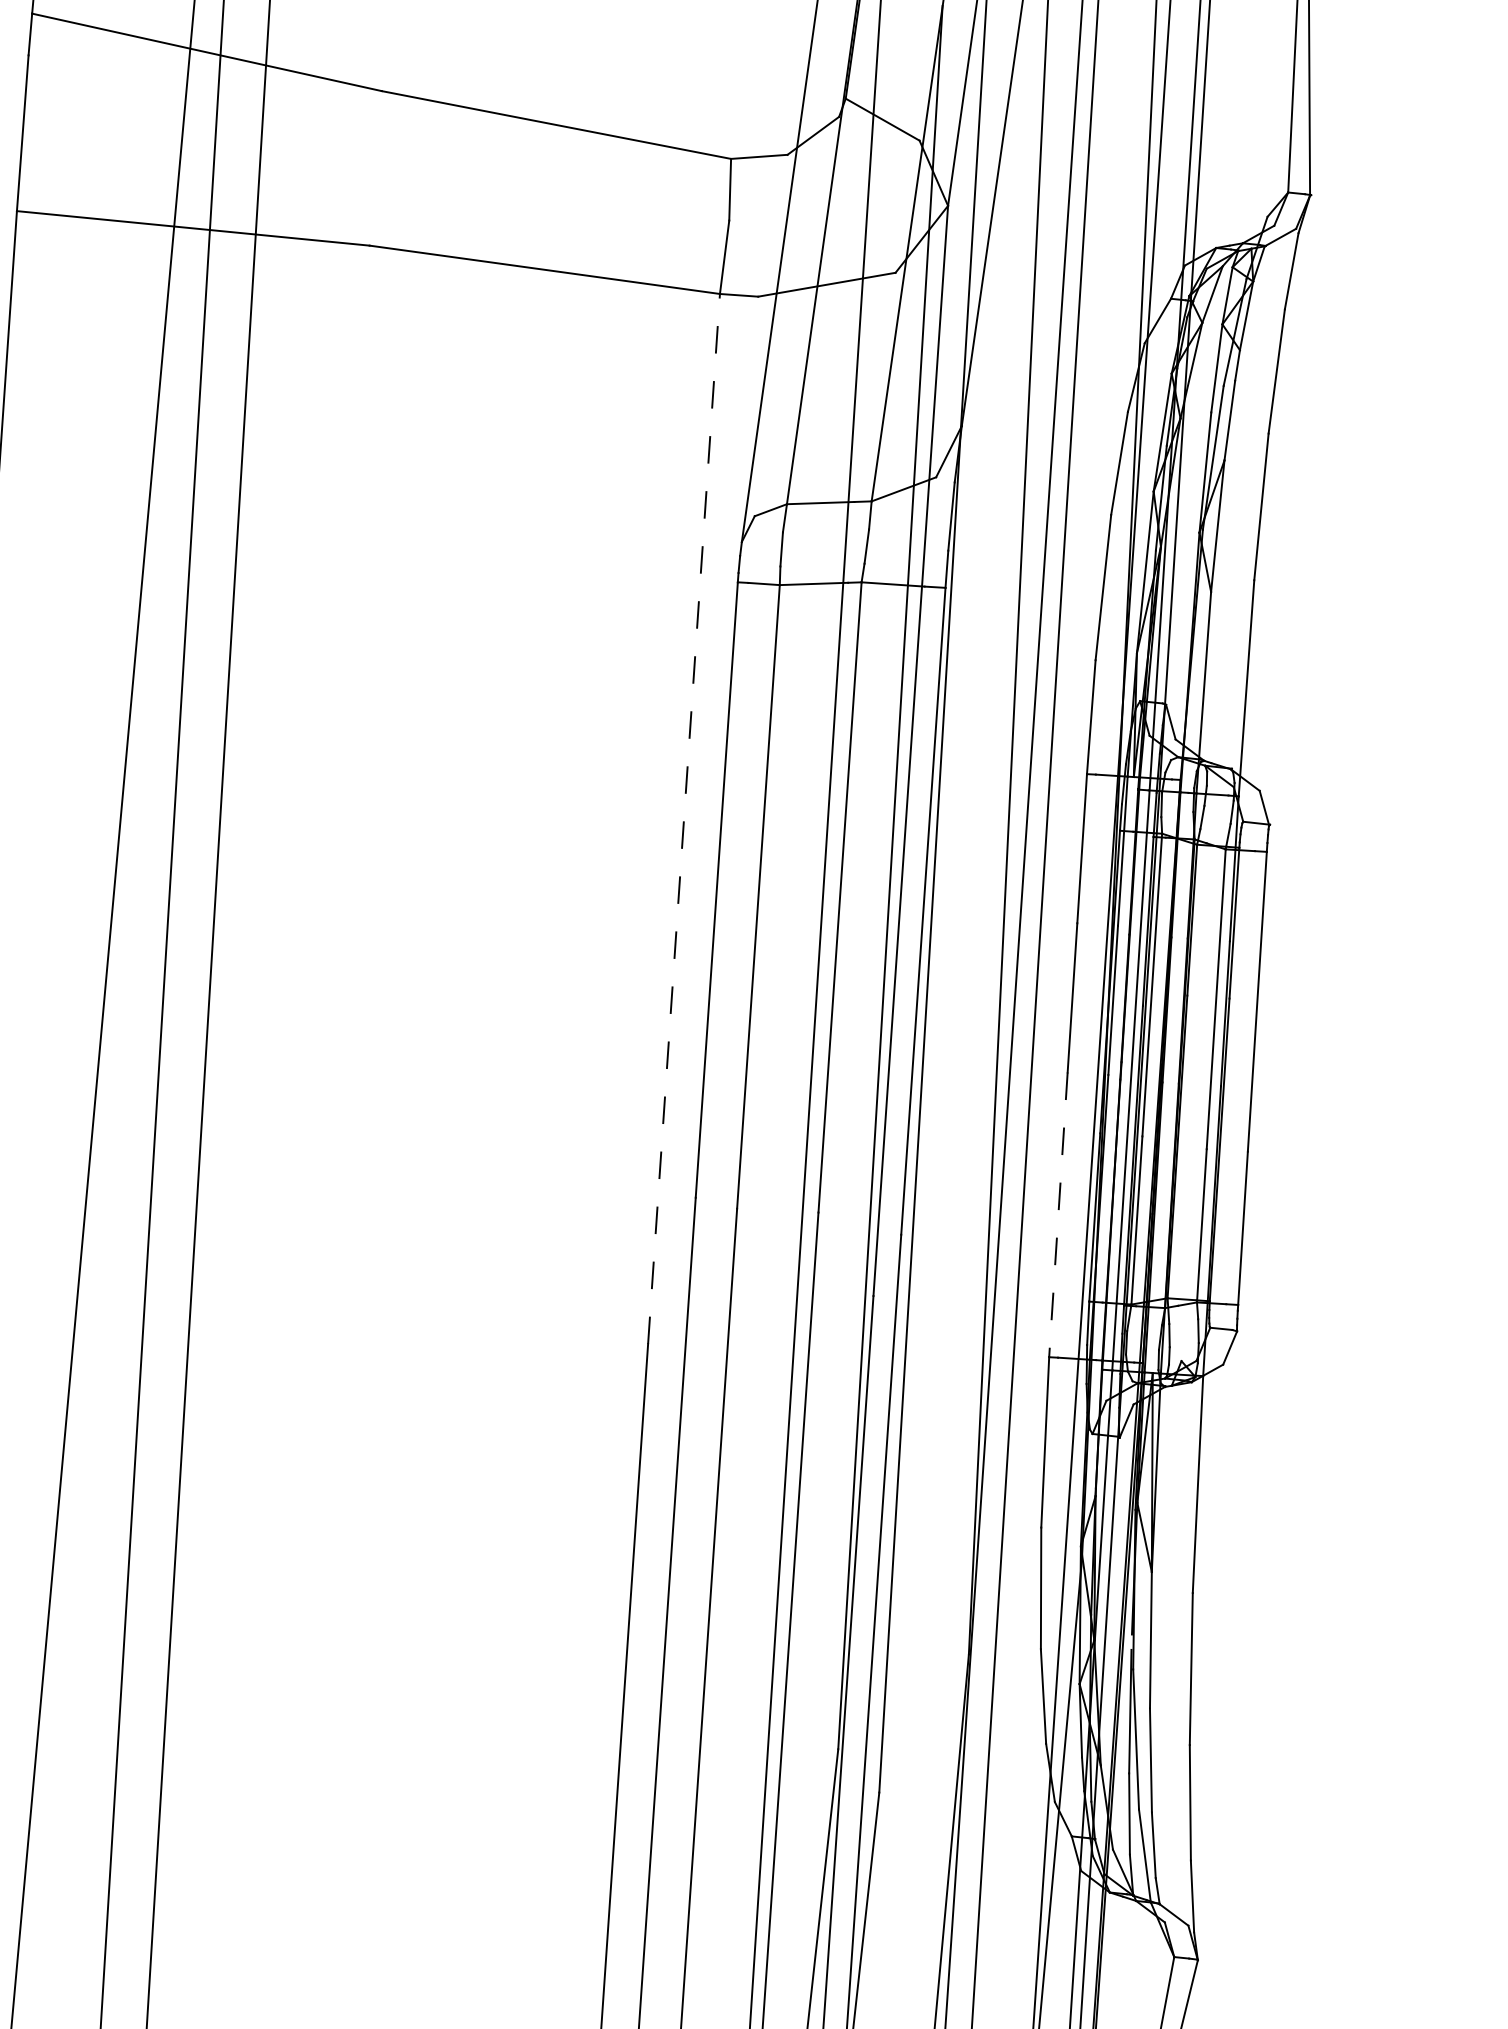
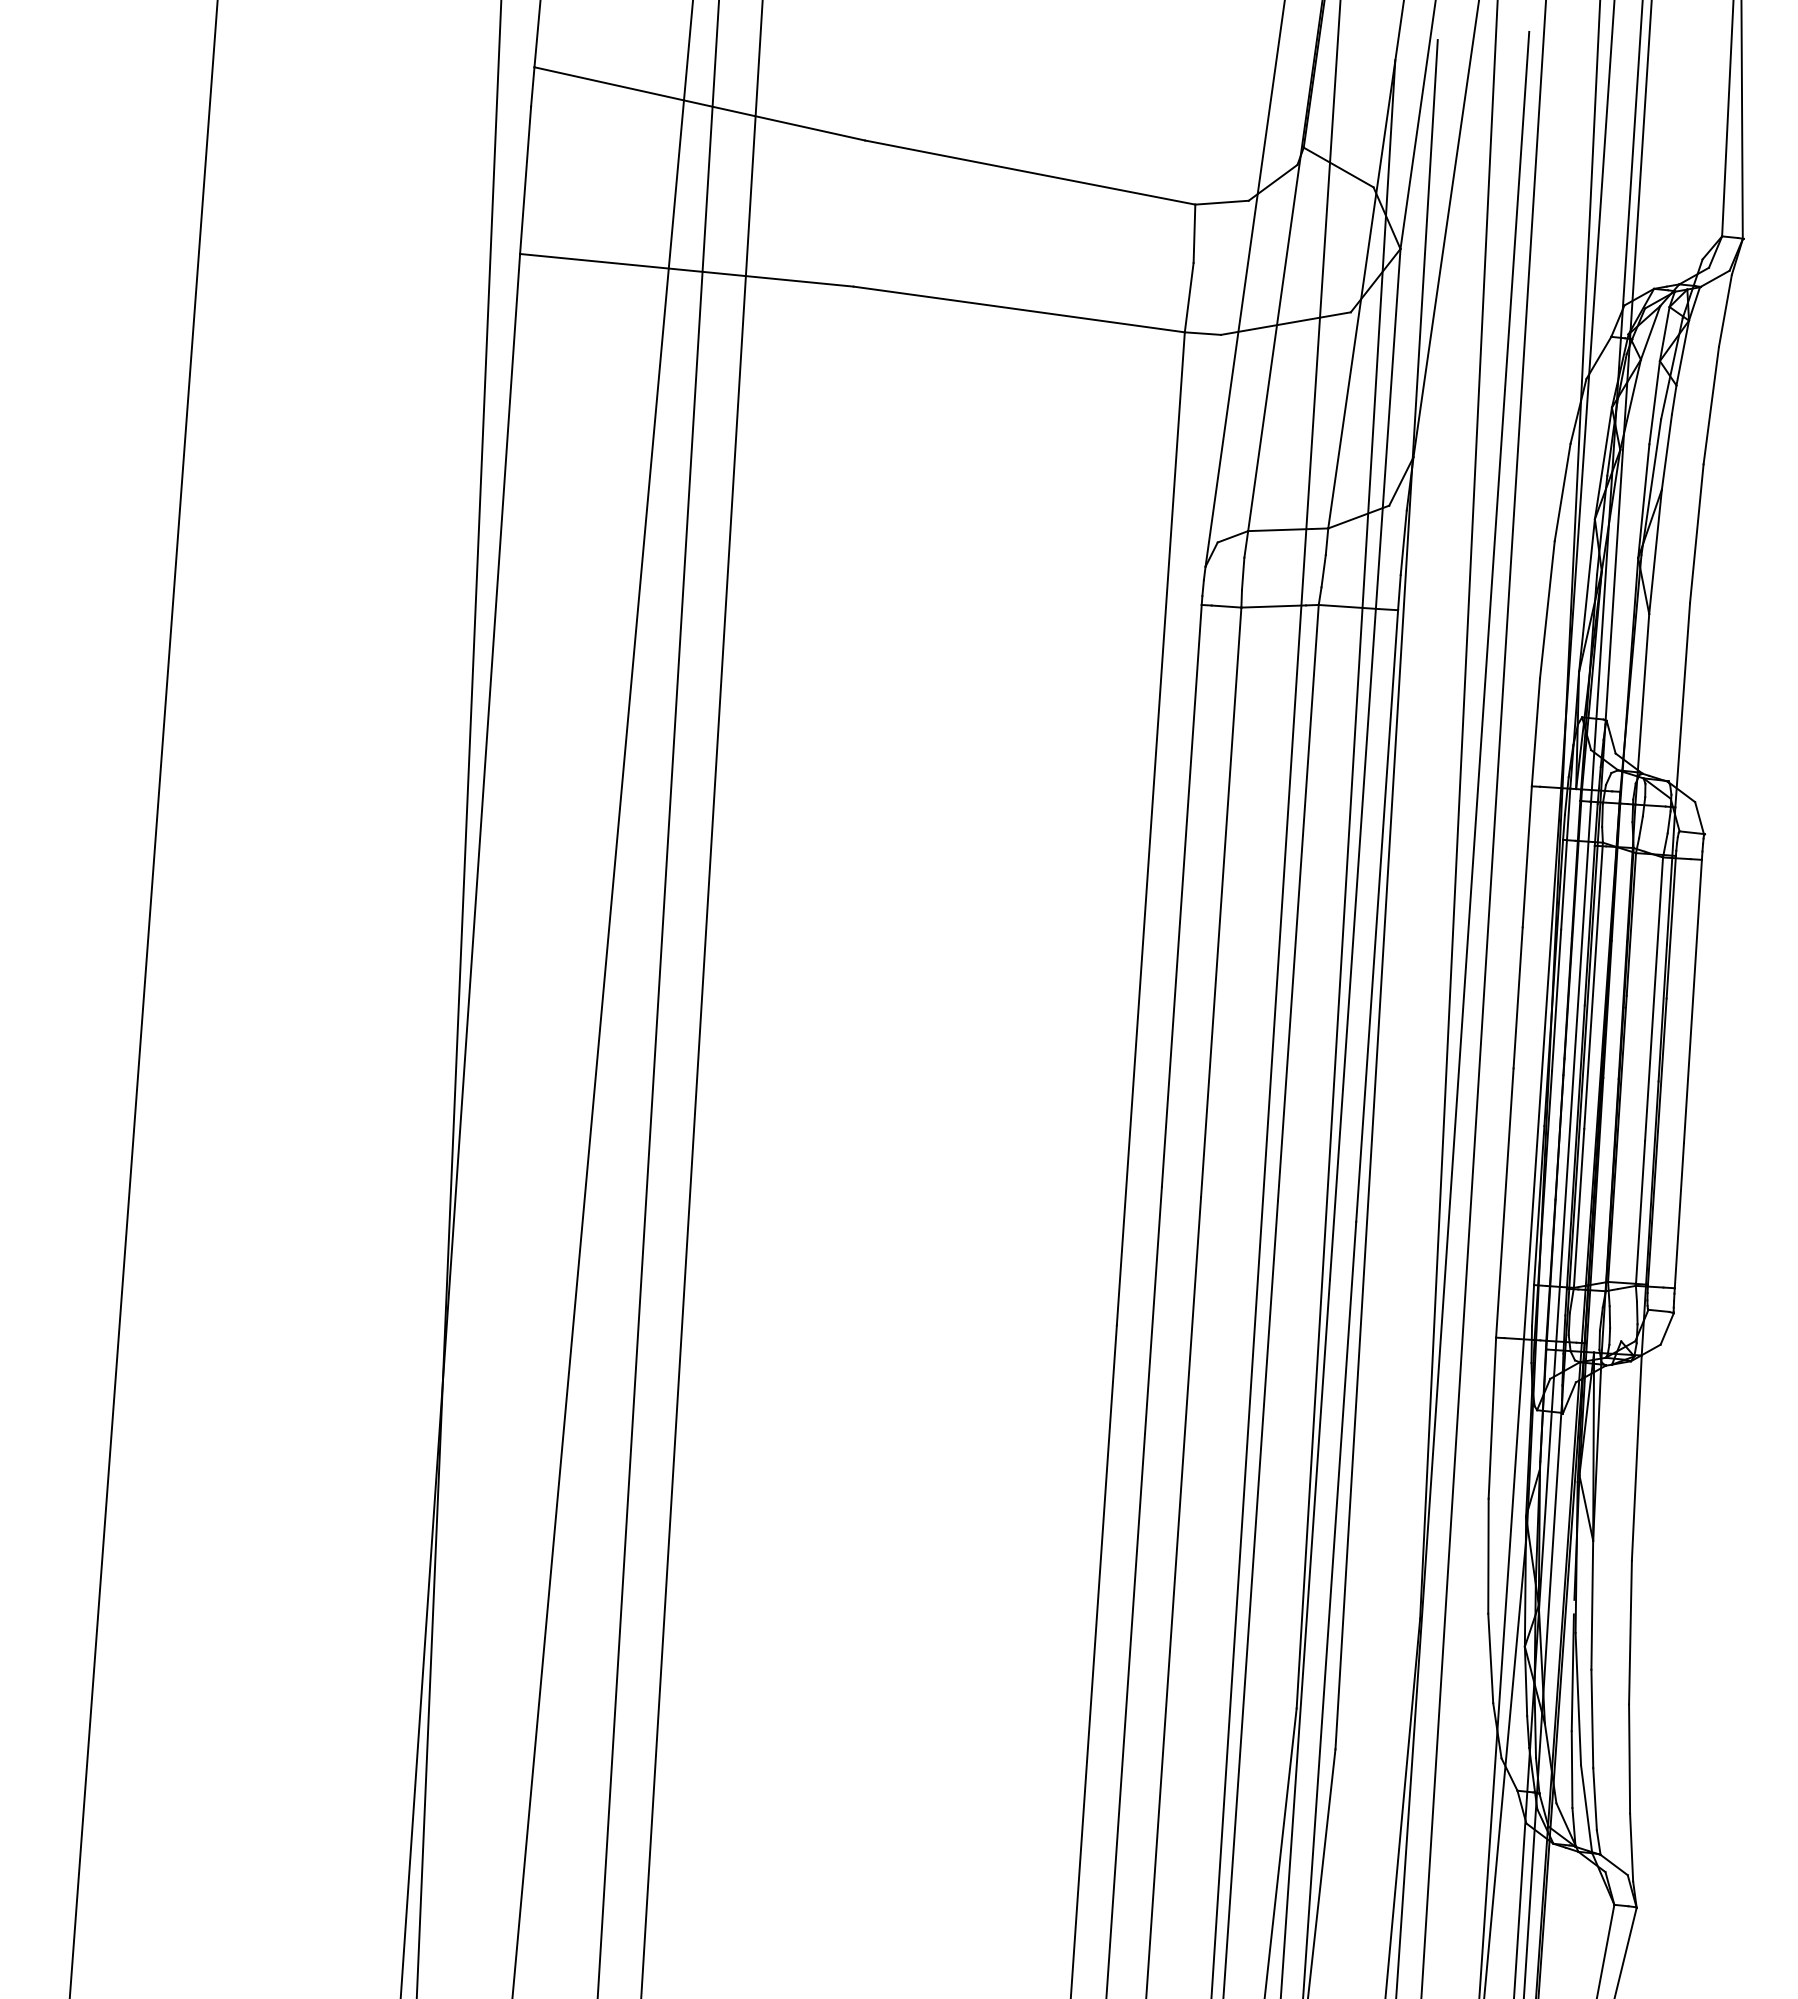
line: (683, 818) -> (1150, 828), dashed -> solid
line: (1058, 1215) -> (1504, 1203), dashed -> solid

